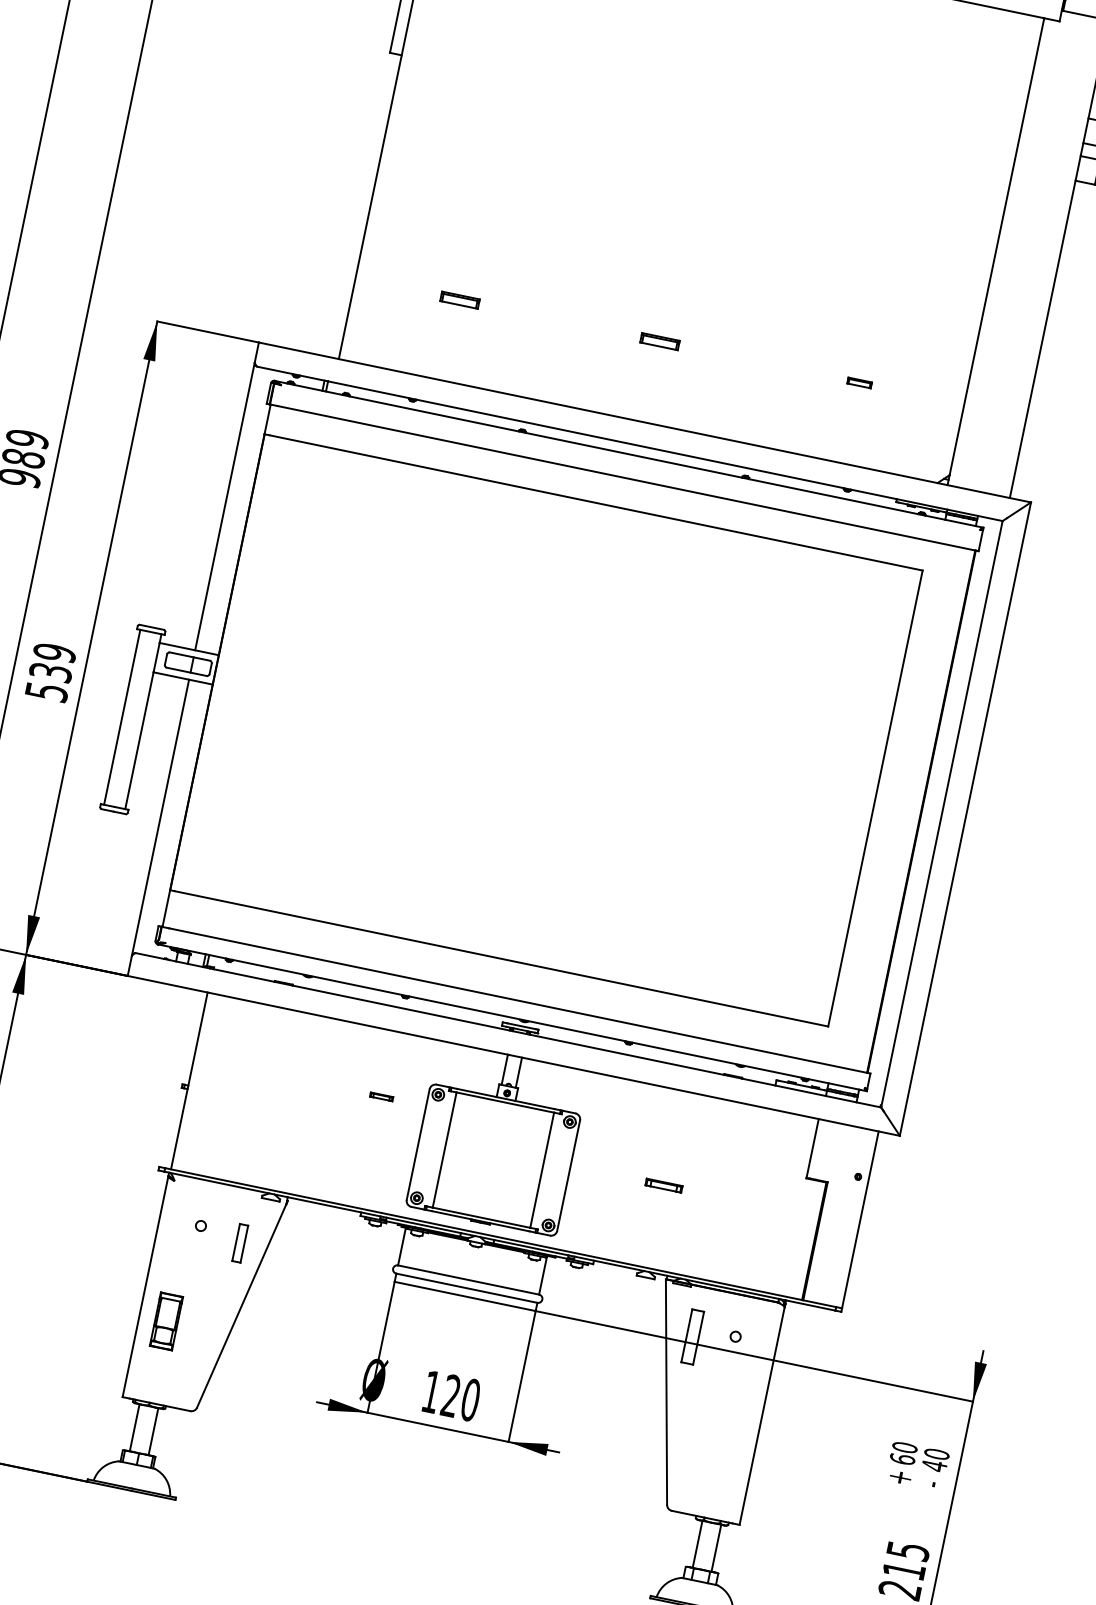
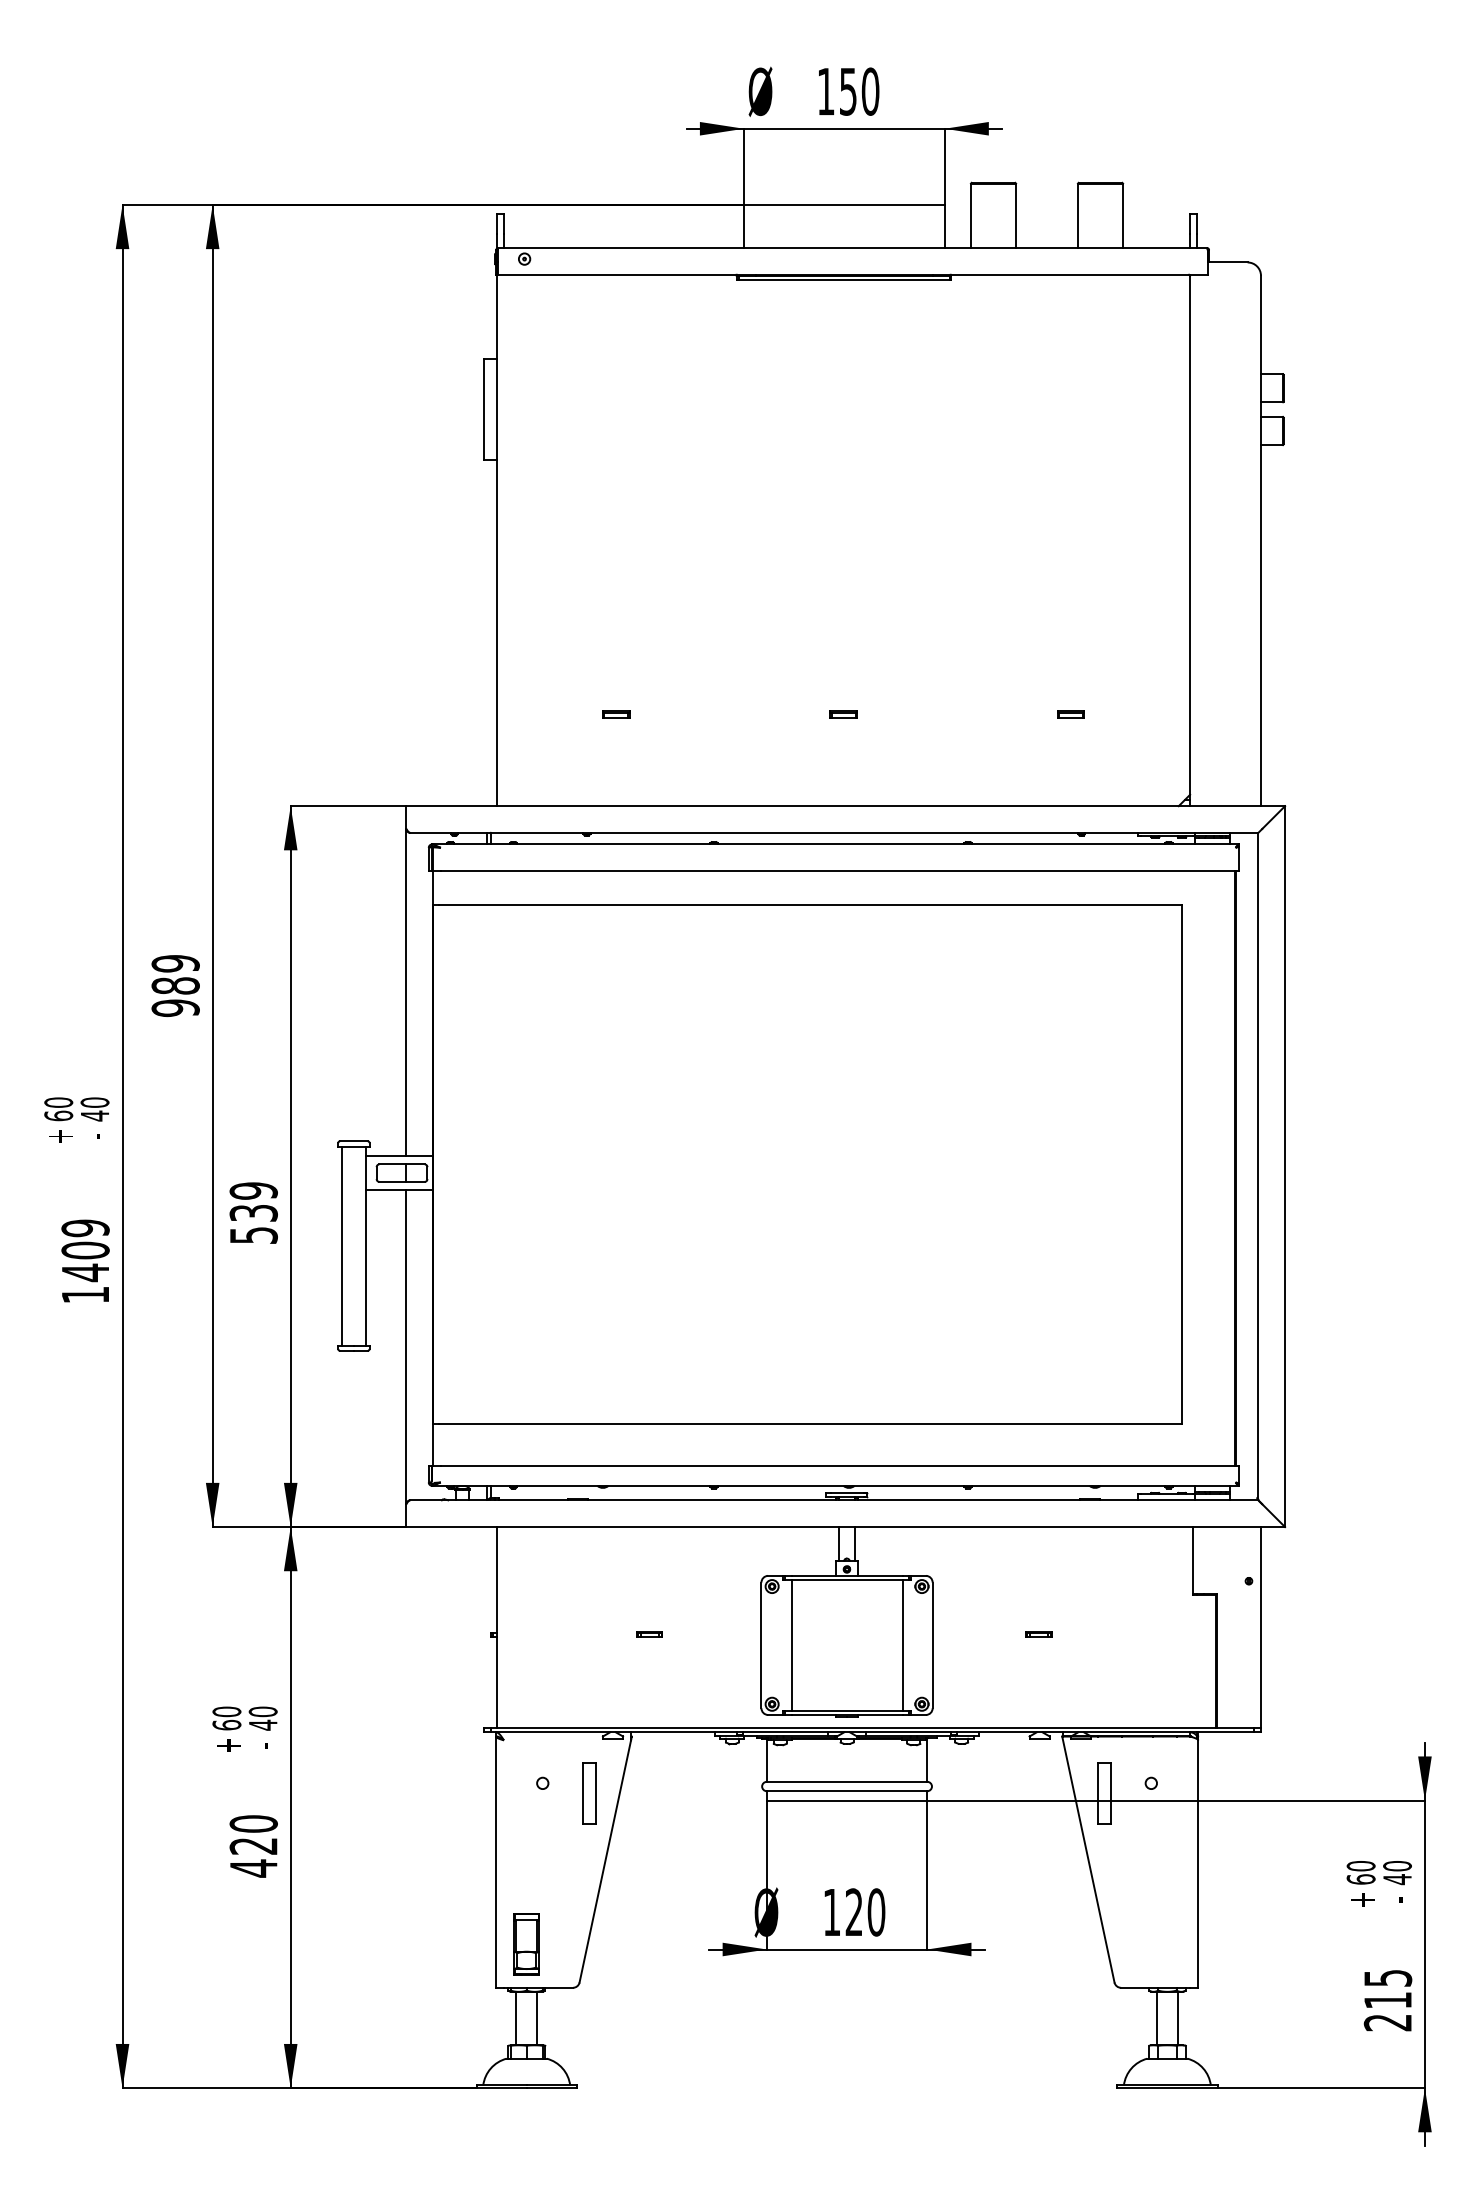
part: (460, 300) -> (616, 714), size x0.62
part: (659, 341) -> (843, 714), size x0.62
part: (381, 1096) -> (649, 1634), moved
part: (663, 1185) -> (1038, 1634), size x0.62
part: (240, 1243) -> (589, 1793), size x1.43
part: (166, 1321) -> (526, 1944), moved

